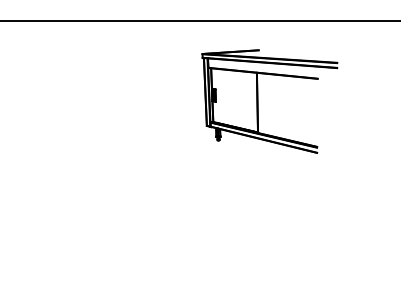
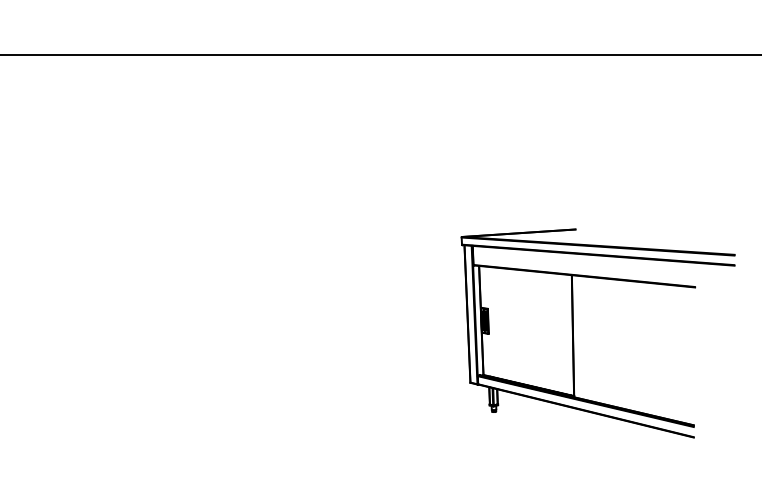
part: (258, 101) -> (575, 333), moved

